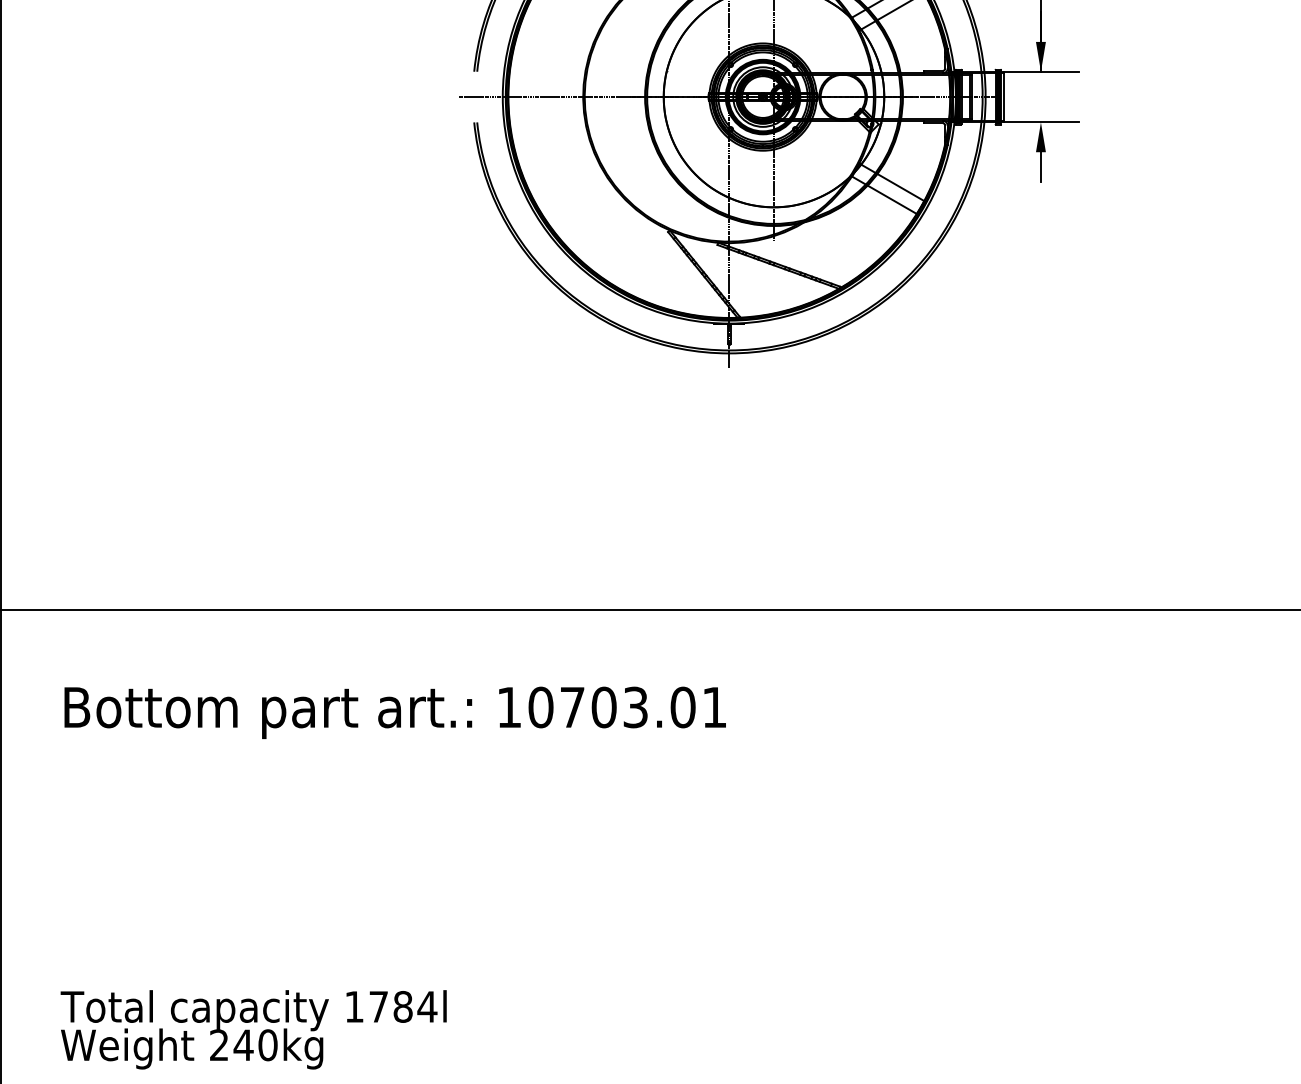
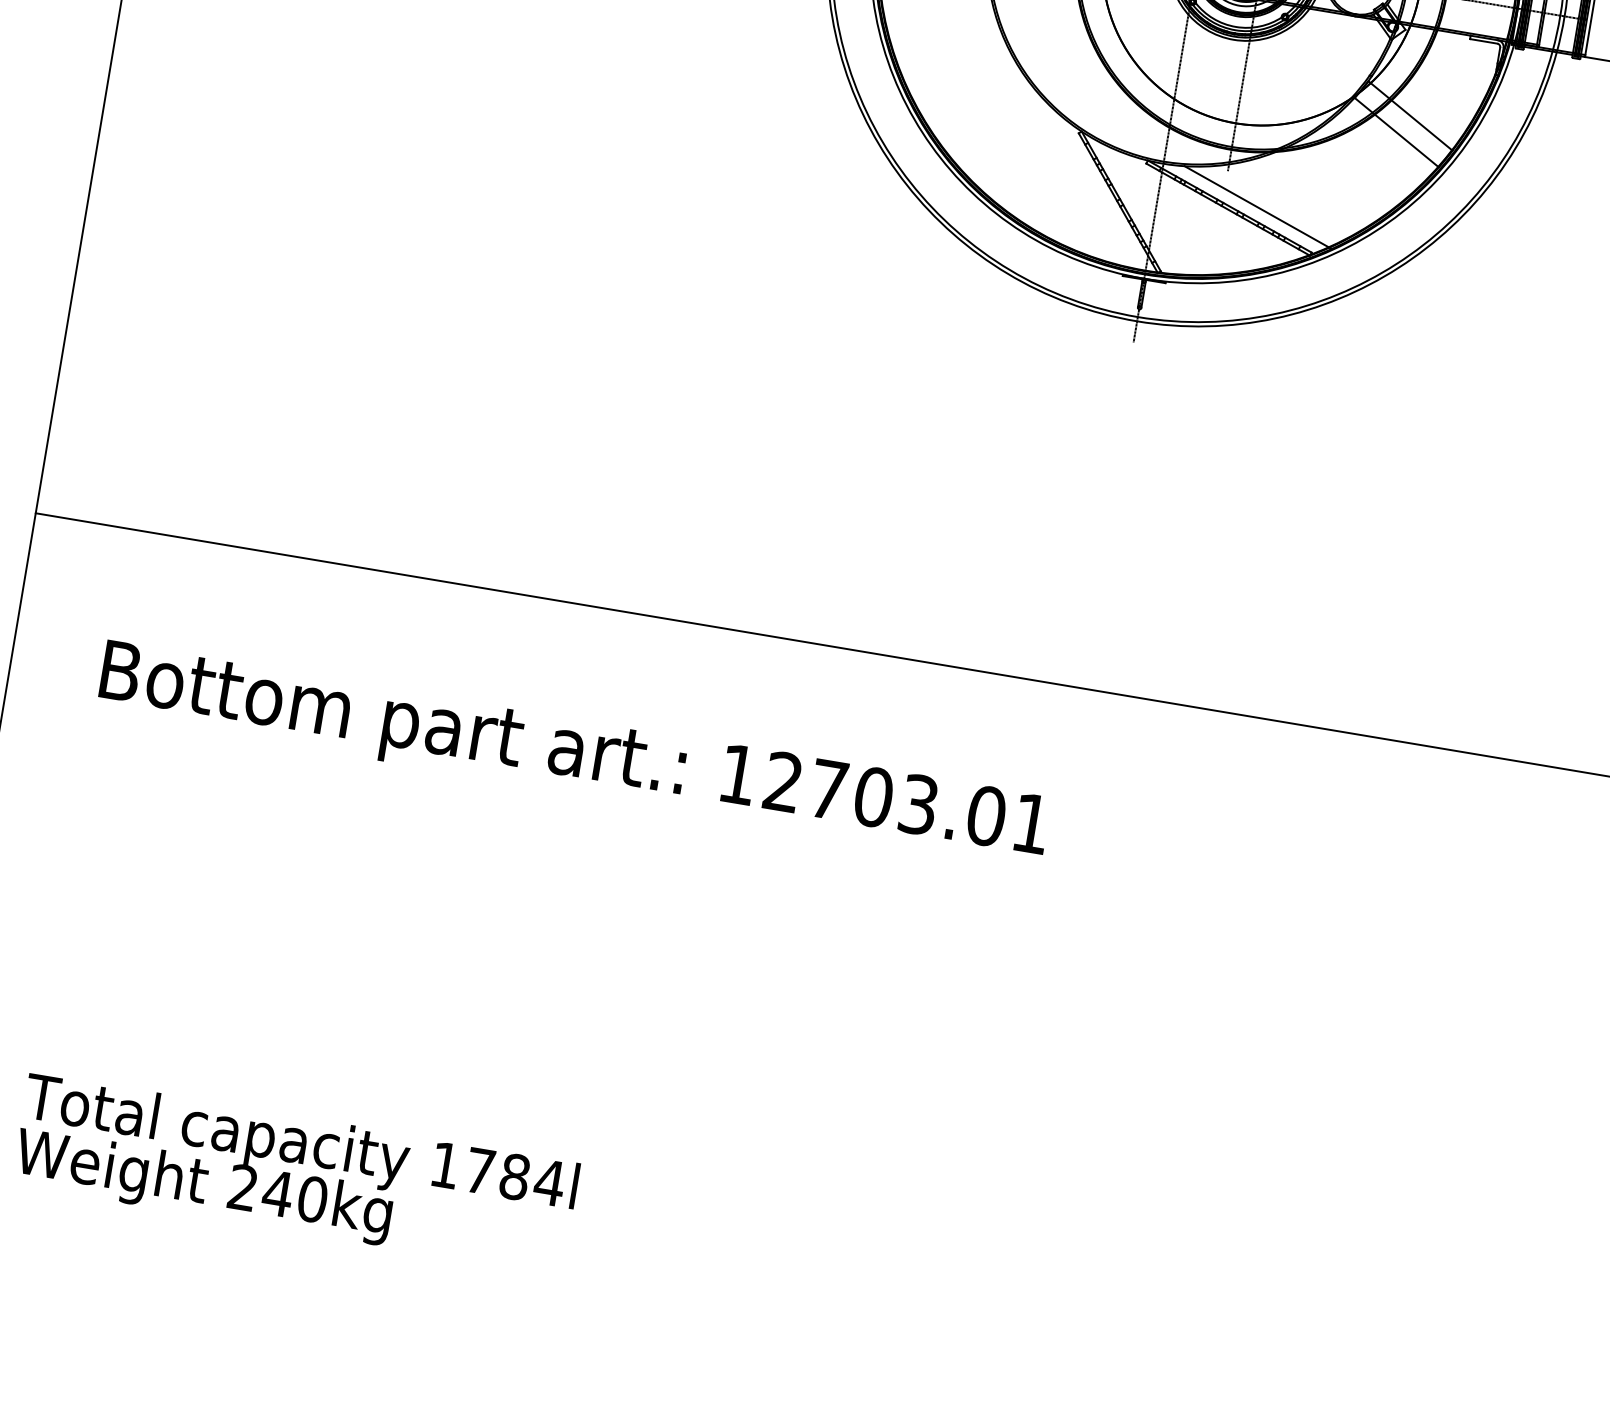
line: (798, 262) -> (1257, 207), added
text: (540, 707) -> (782, 782), 10703.01 -> 12703.01

